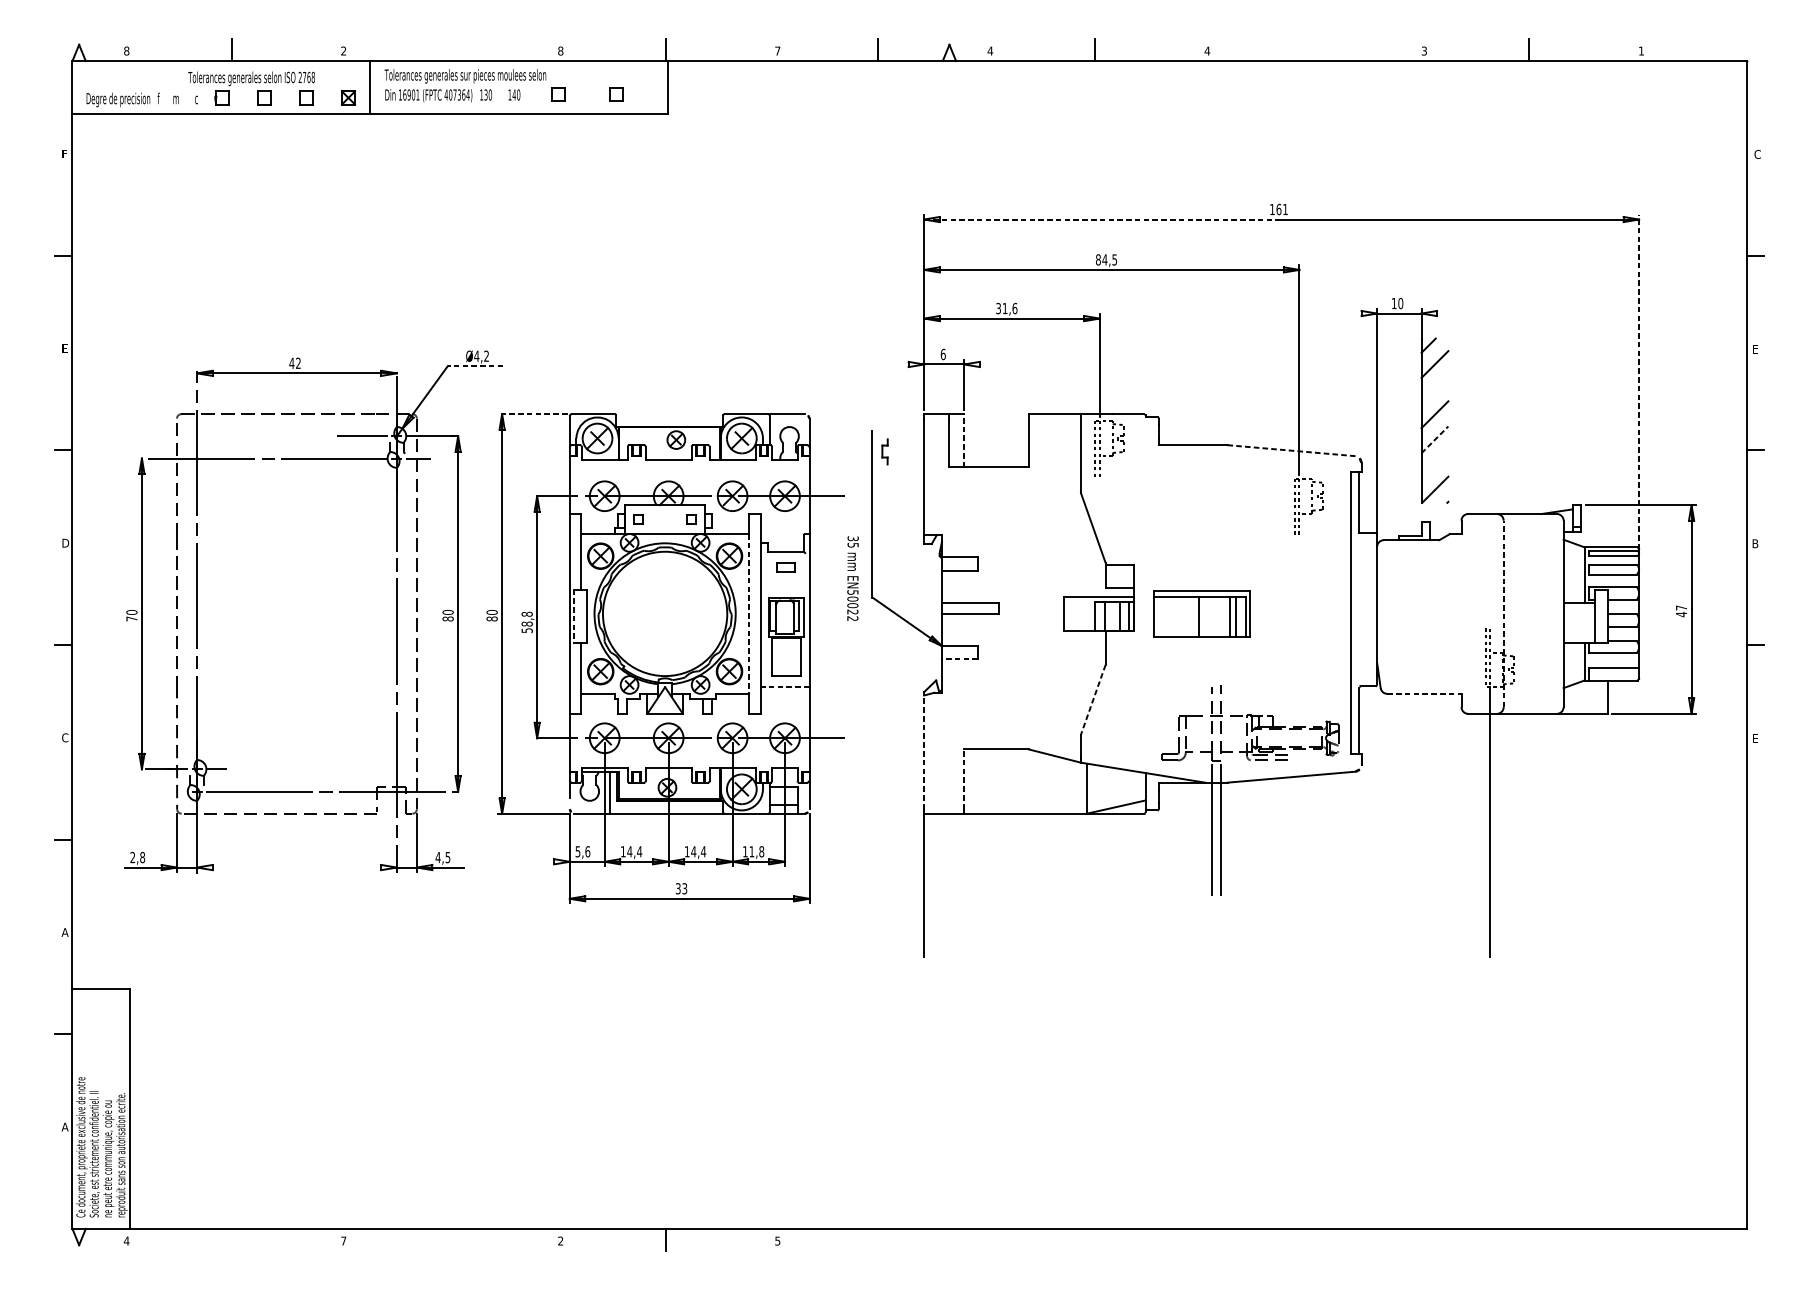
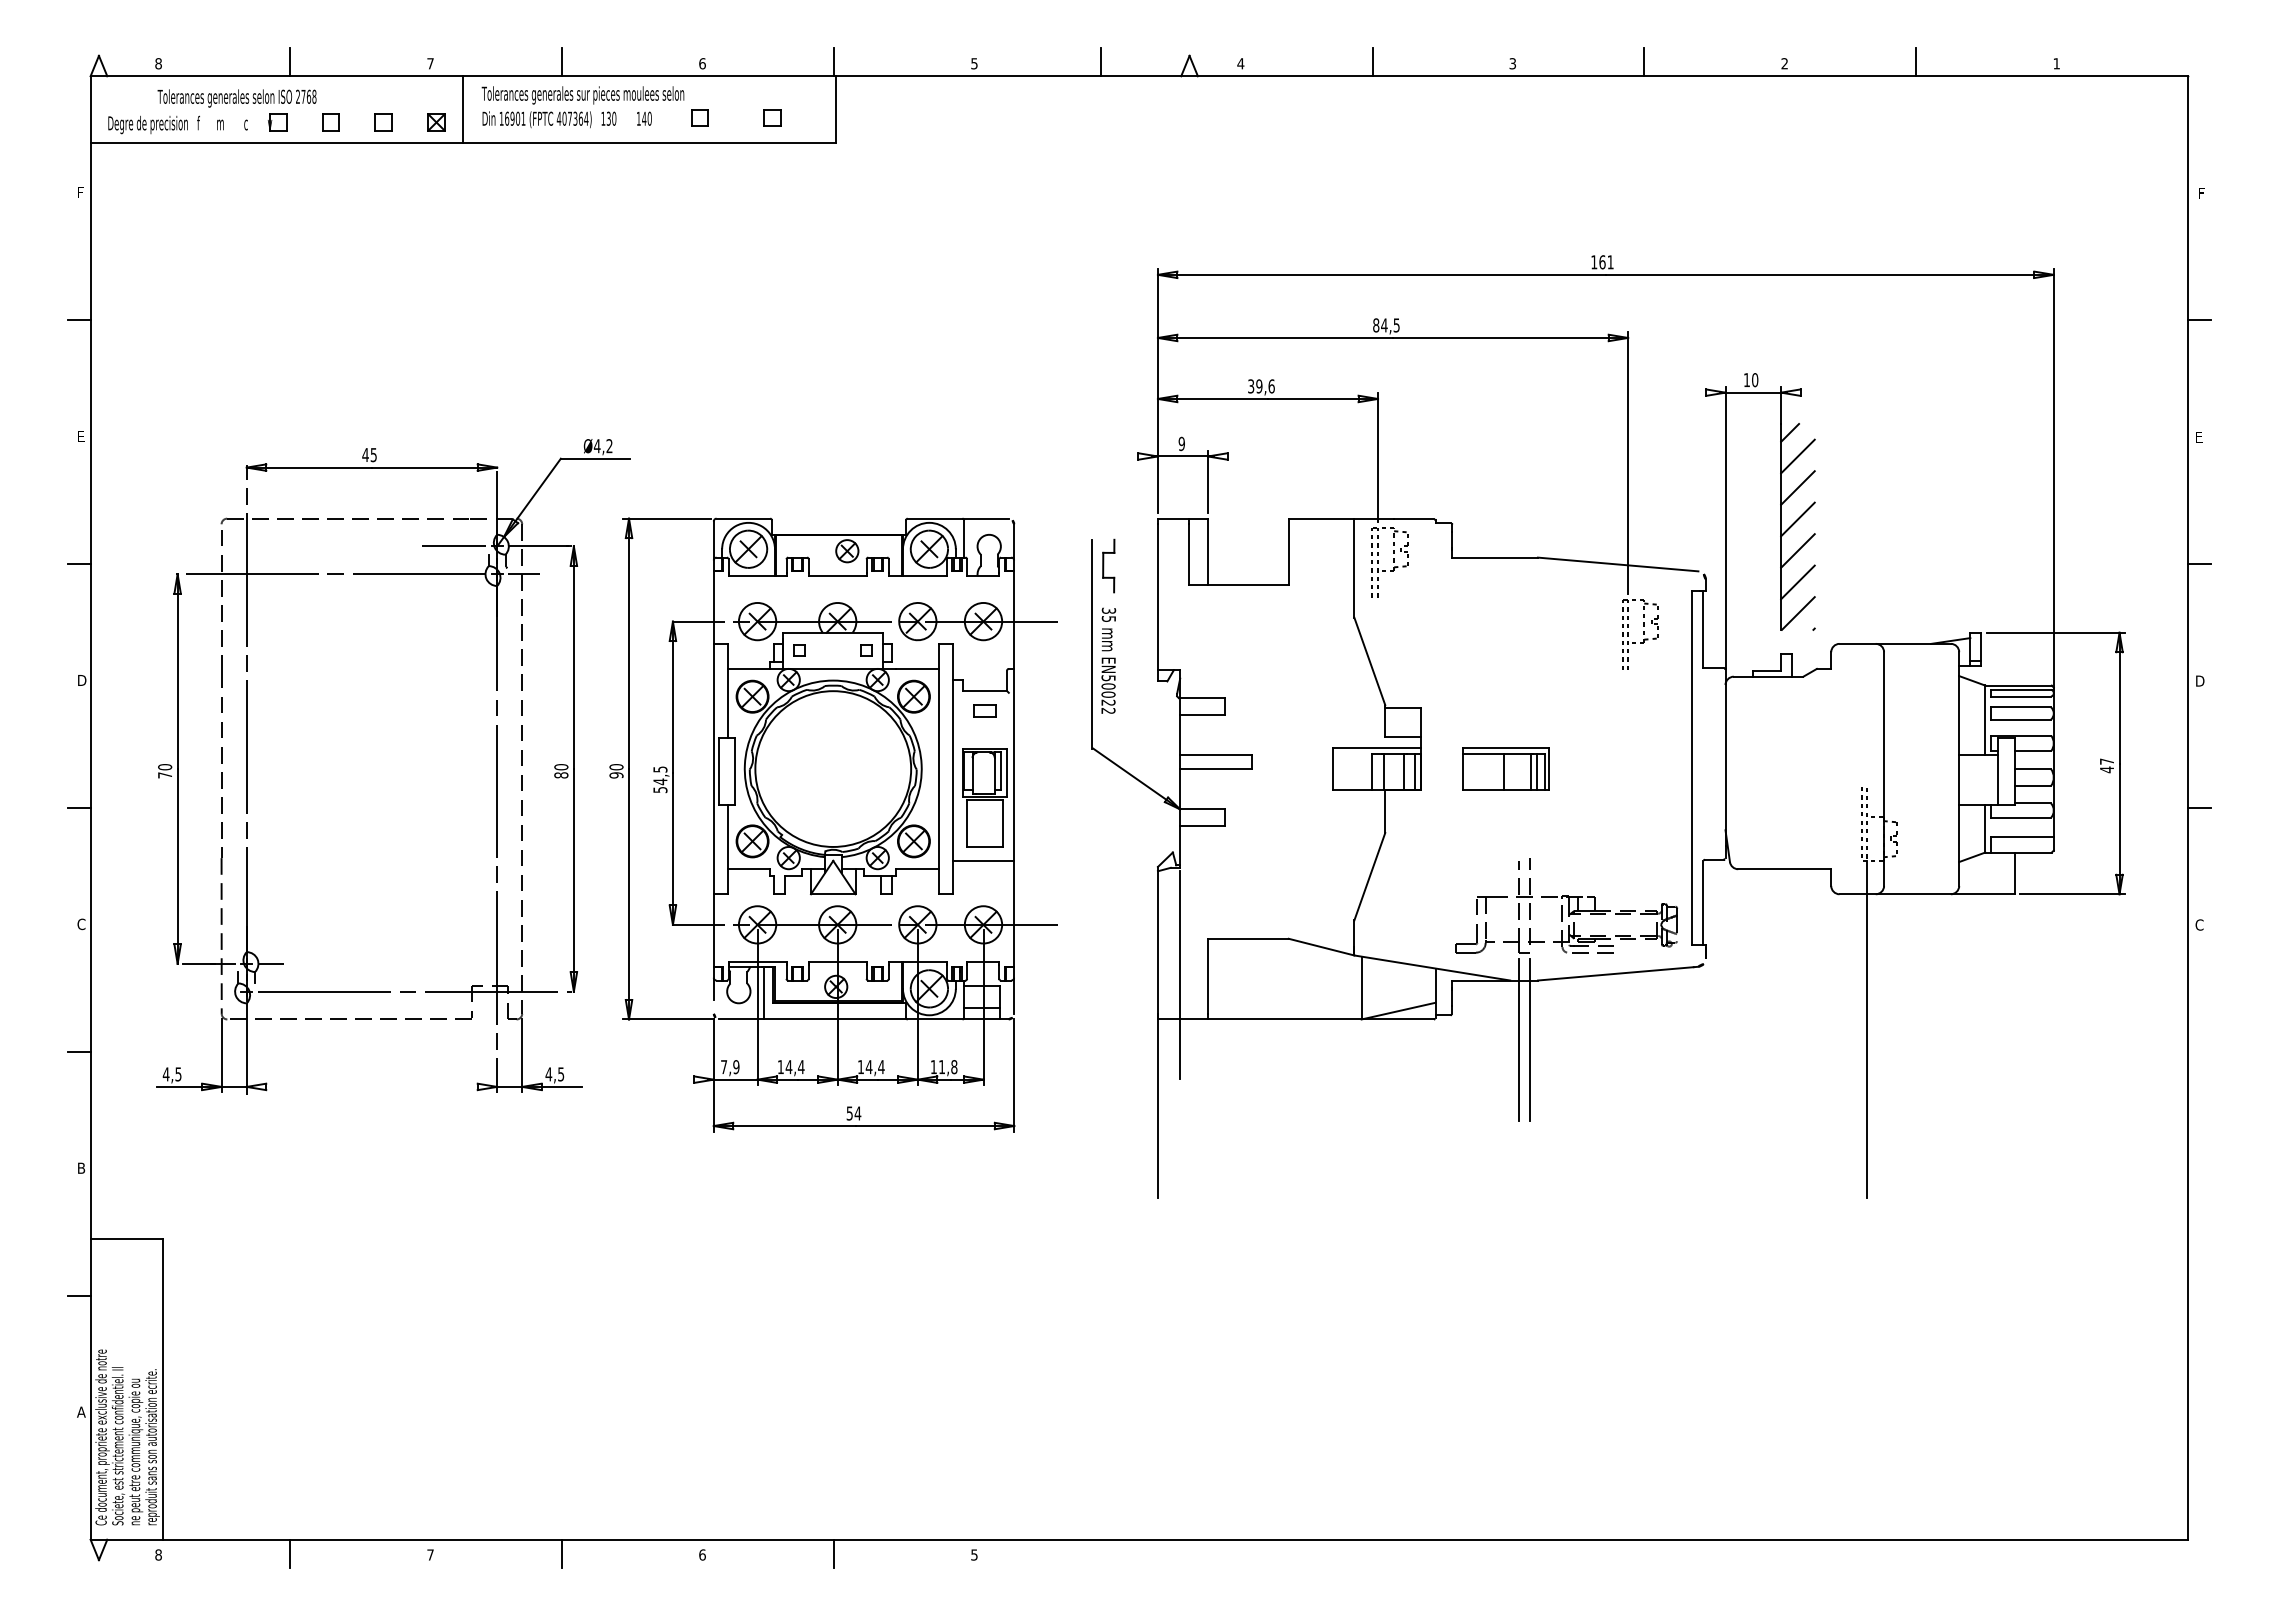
text: (343, 50) -> (430, 63), 2 -> 7
line: (449, 50) -> (562, 62), added
text: (560, 50) -> (702, 63), 8 -> 6
text: (777, 50) -> (974, 63), 7 -> 5
text: (1207, 50) -> (1512, 63), 4 -> 3
line: (1312, 50) -> (1644, 62), added
text: (1424, 50) -> (1784, 63), 3 -> 2
text: (251, 78) -> (236, 98), moved
text: (1757, 153) -> (2202, 192), C -> F
line: (1102, 219) -> (1381, 274), dashed -> solid
text: (1005, 308) -> (1259, 386), 31,6 -> 39,6
text: (943, 354) -> (1181, 443), 6 -> 9
text: (298, 363) -> (373, 455), 42 -> 45
line: (475, 366) -> (595, 458), dashed -> solid
line: (1638, 382) -> (2053, 478), dashed -> solid
line: (1434, 389) -> (1797, 487), added
line: (532, 413) -> (667, 518), dashed -> solid
line: (1434, 439) -> (1797, 550), dashed -> solid
line: (964, 440) -> (1208, 551), dashed -> solid
line: (1291, 450) -> (1618, 564), dashed -> solid
part: (884, 451) -> (1108, 565), size x1.67
line: (1434, 465) -> (1797, 582), added
text: (1756, 544) -> (2200, 681), B -> D
text: (852, 578) -> (1108, 660), moved
part: (1201, 613) -> (1505, 768), size x0.71
line: (749, 614) -> (938, 769), dashed -> solid
line: (1504, 614) -> (1884, 769), dashed -> solid
line: (574, 616) -> (719, 772), dashed -> solid
text: (492, 619) -> (616, 775), 80 -> 90
text: (527, 619) -> (660, 775), 58,8 -> 54,5
line: (959, 659) -> (1202, 826), dashed -> solid
line: (785, 686) -> (983, 860), dashed -> solid
line: (1425, 694) -> (1785, 869), dashed -> solid
line: (1093, 700) -> (1369, 877), dashed -> solid
text: (1755, 737) -> (2199, 924), E -> C
line: (923, 752) -> (1157, 942), dashed -> solid
line: (942, 777) -> (1180, 974), added
line: (964, 779) -> (1208, 976), dashed -> solid
text: (583, 852) -> (730, 1067), 5,6 -> 7,9
text: (137, 857) -> (171, 1074), 2,8 -> 4,5
text: (682, 888) -> (854, 1113), 33 -> 54
text: (65, 931) -> (81, 1167), A -> B
line: (231, 1239) -> (290, 1553), added
line: (449, 1239) -> (562, 1553), added
text: (126, 1240) -> (158, 1554), 4 -> 8
text: (560, 1240) -> (702, 1554), 2 -> 6

